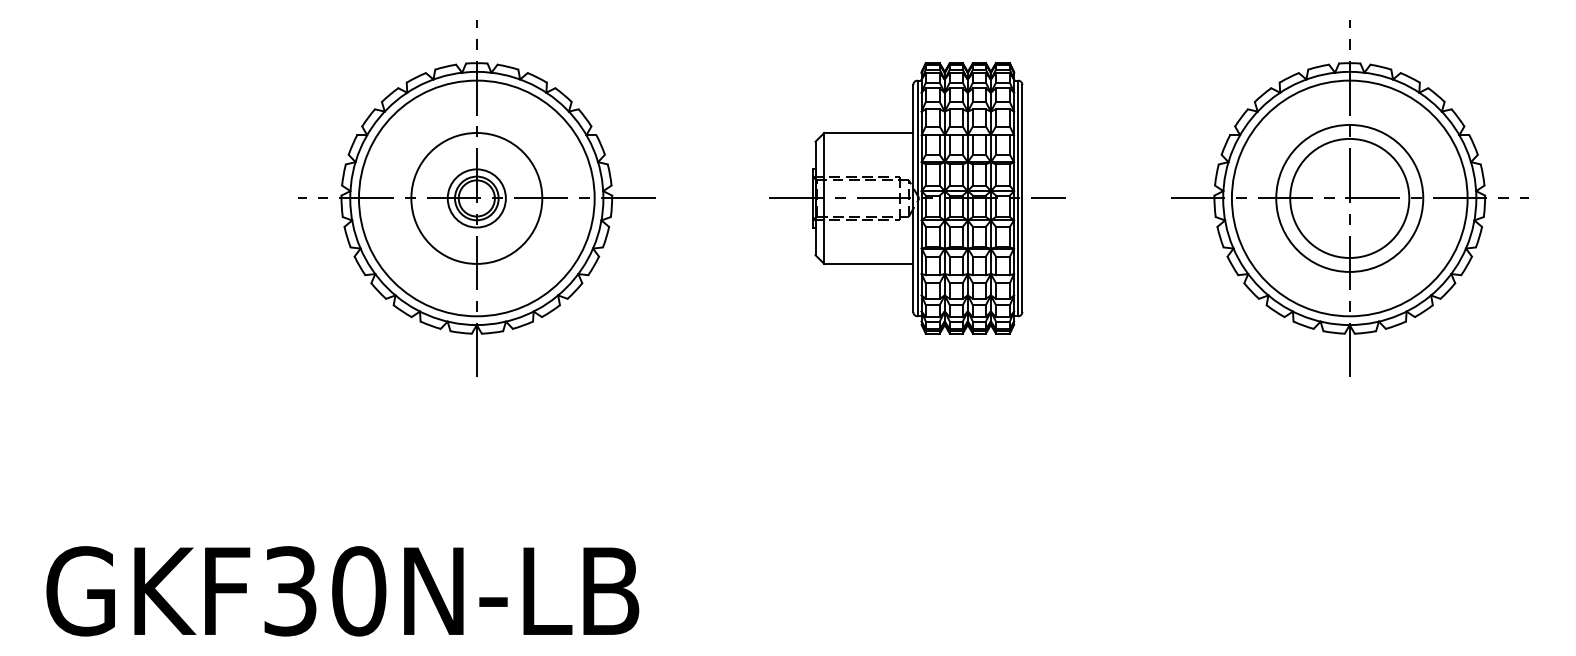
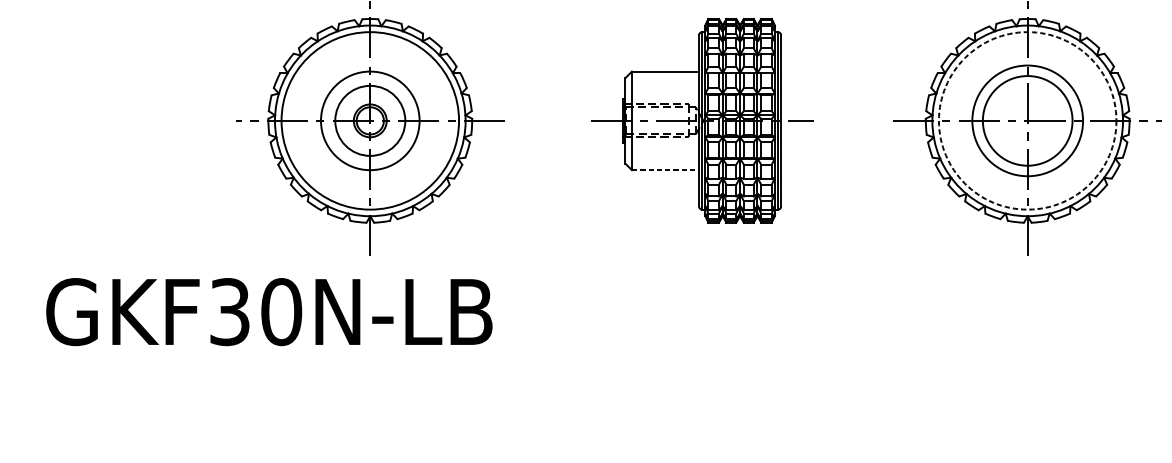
circle: (476, 198) -> (370, 120), size x1.6
circle: (1349, 198) -> (1027, 120), solid -> dashed
line: (868, 263) -> (665, 169), solid -> dashed
text: (342, 591) -> (269, 312), moved

